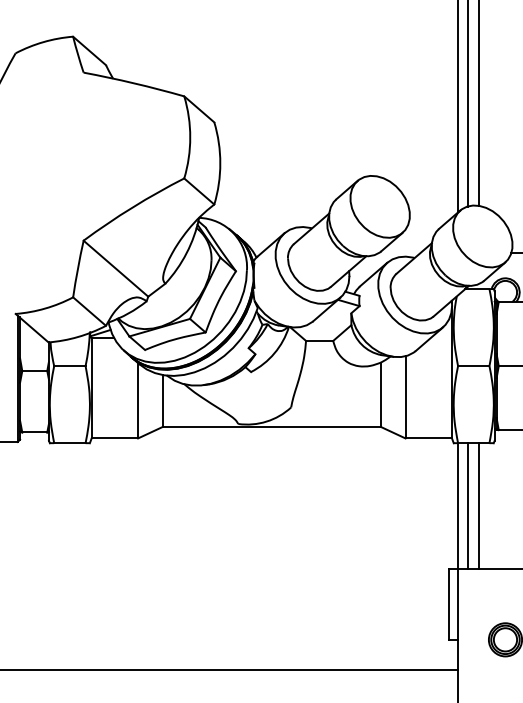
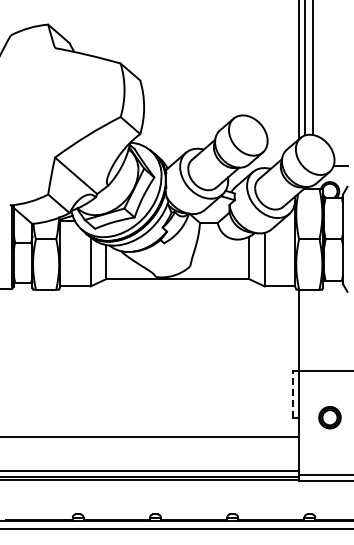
line: (467, 506) -> (305, 330), removed
line: (478, 506) -> (312, 330), removed
line: (447, 604) -> (292, 394), solid -> dashed

